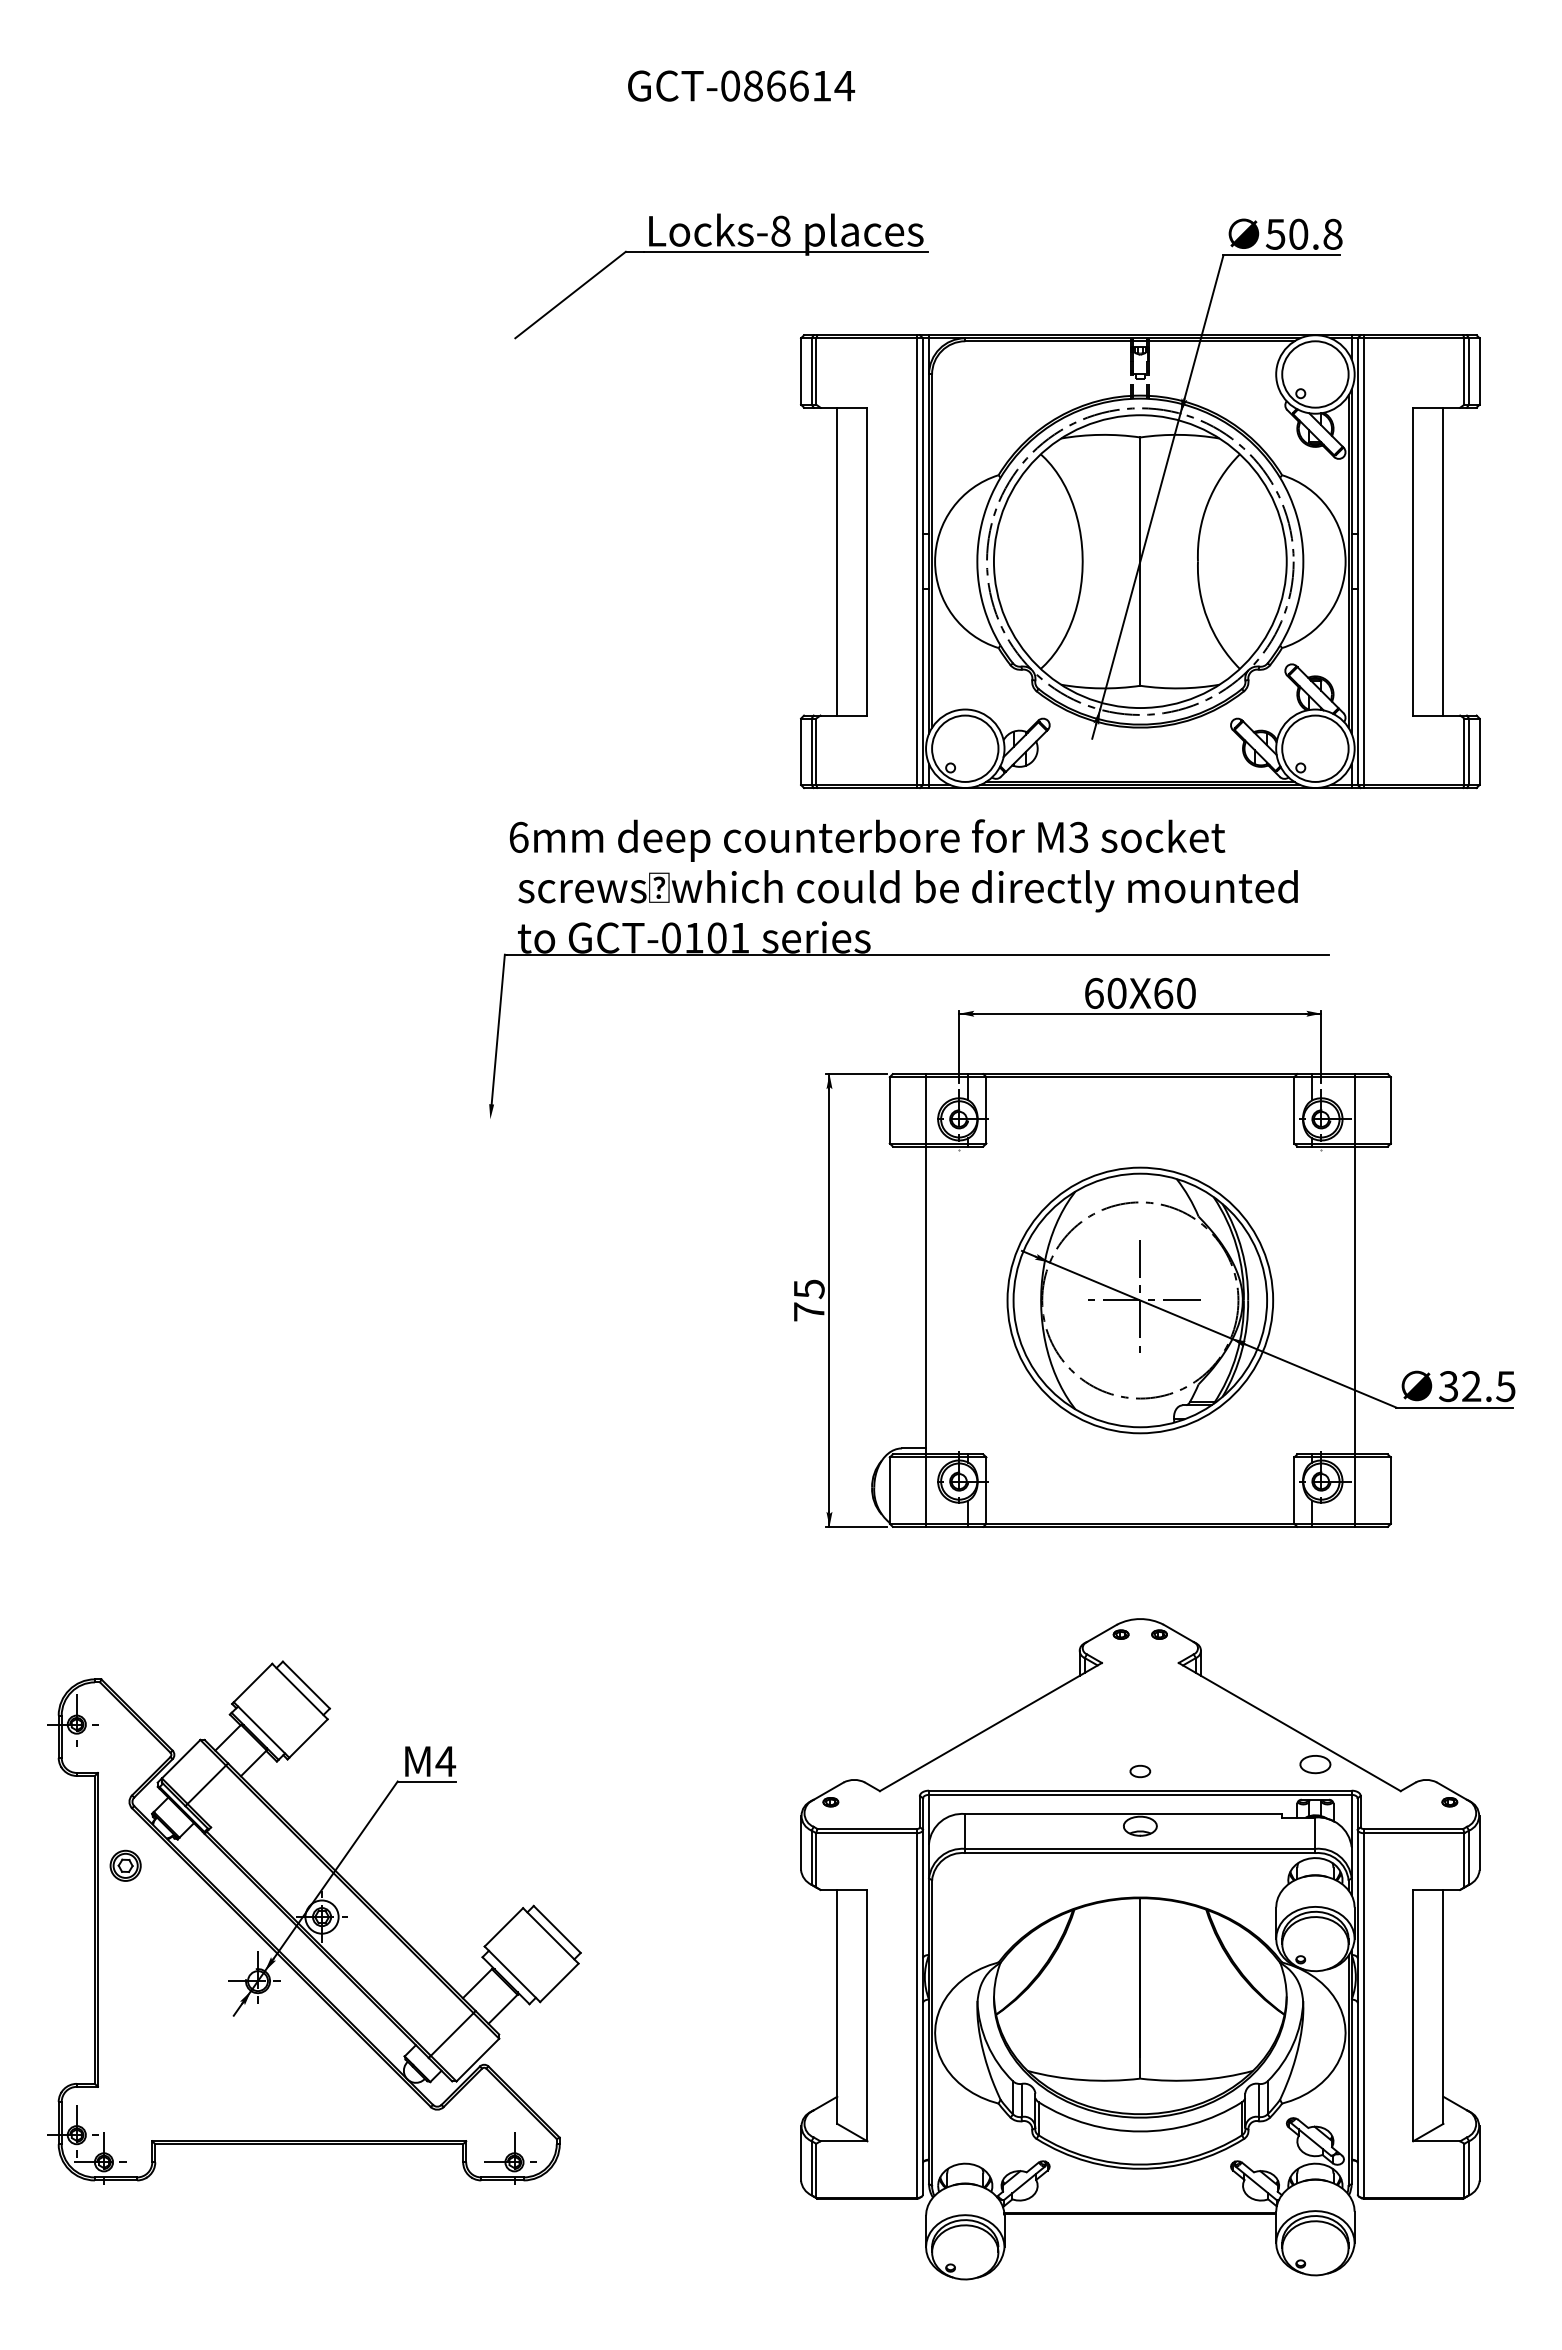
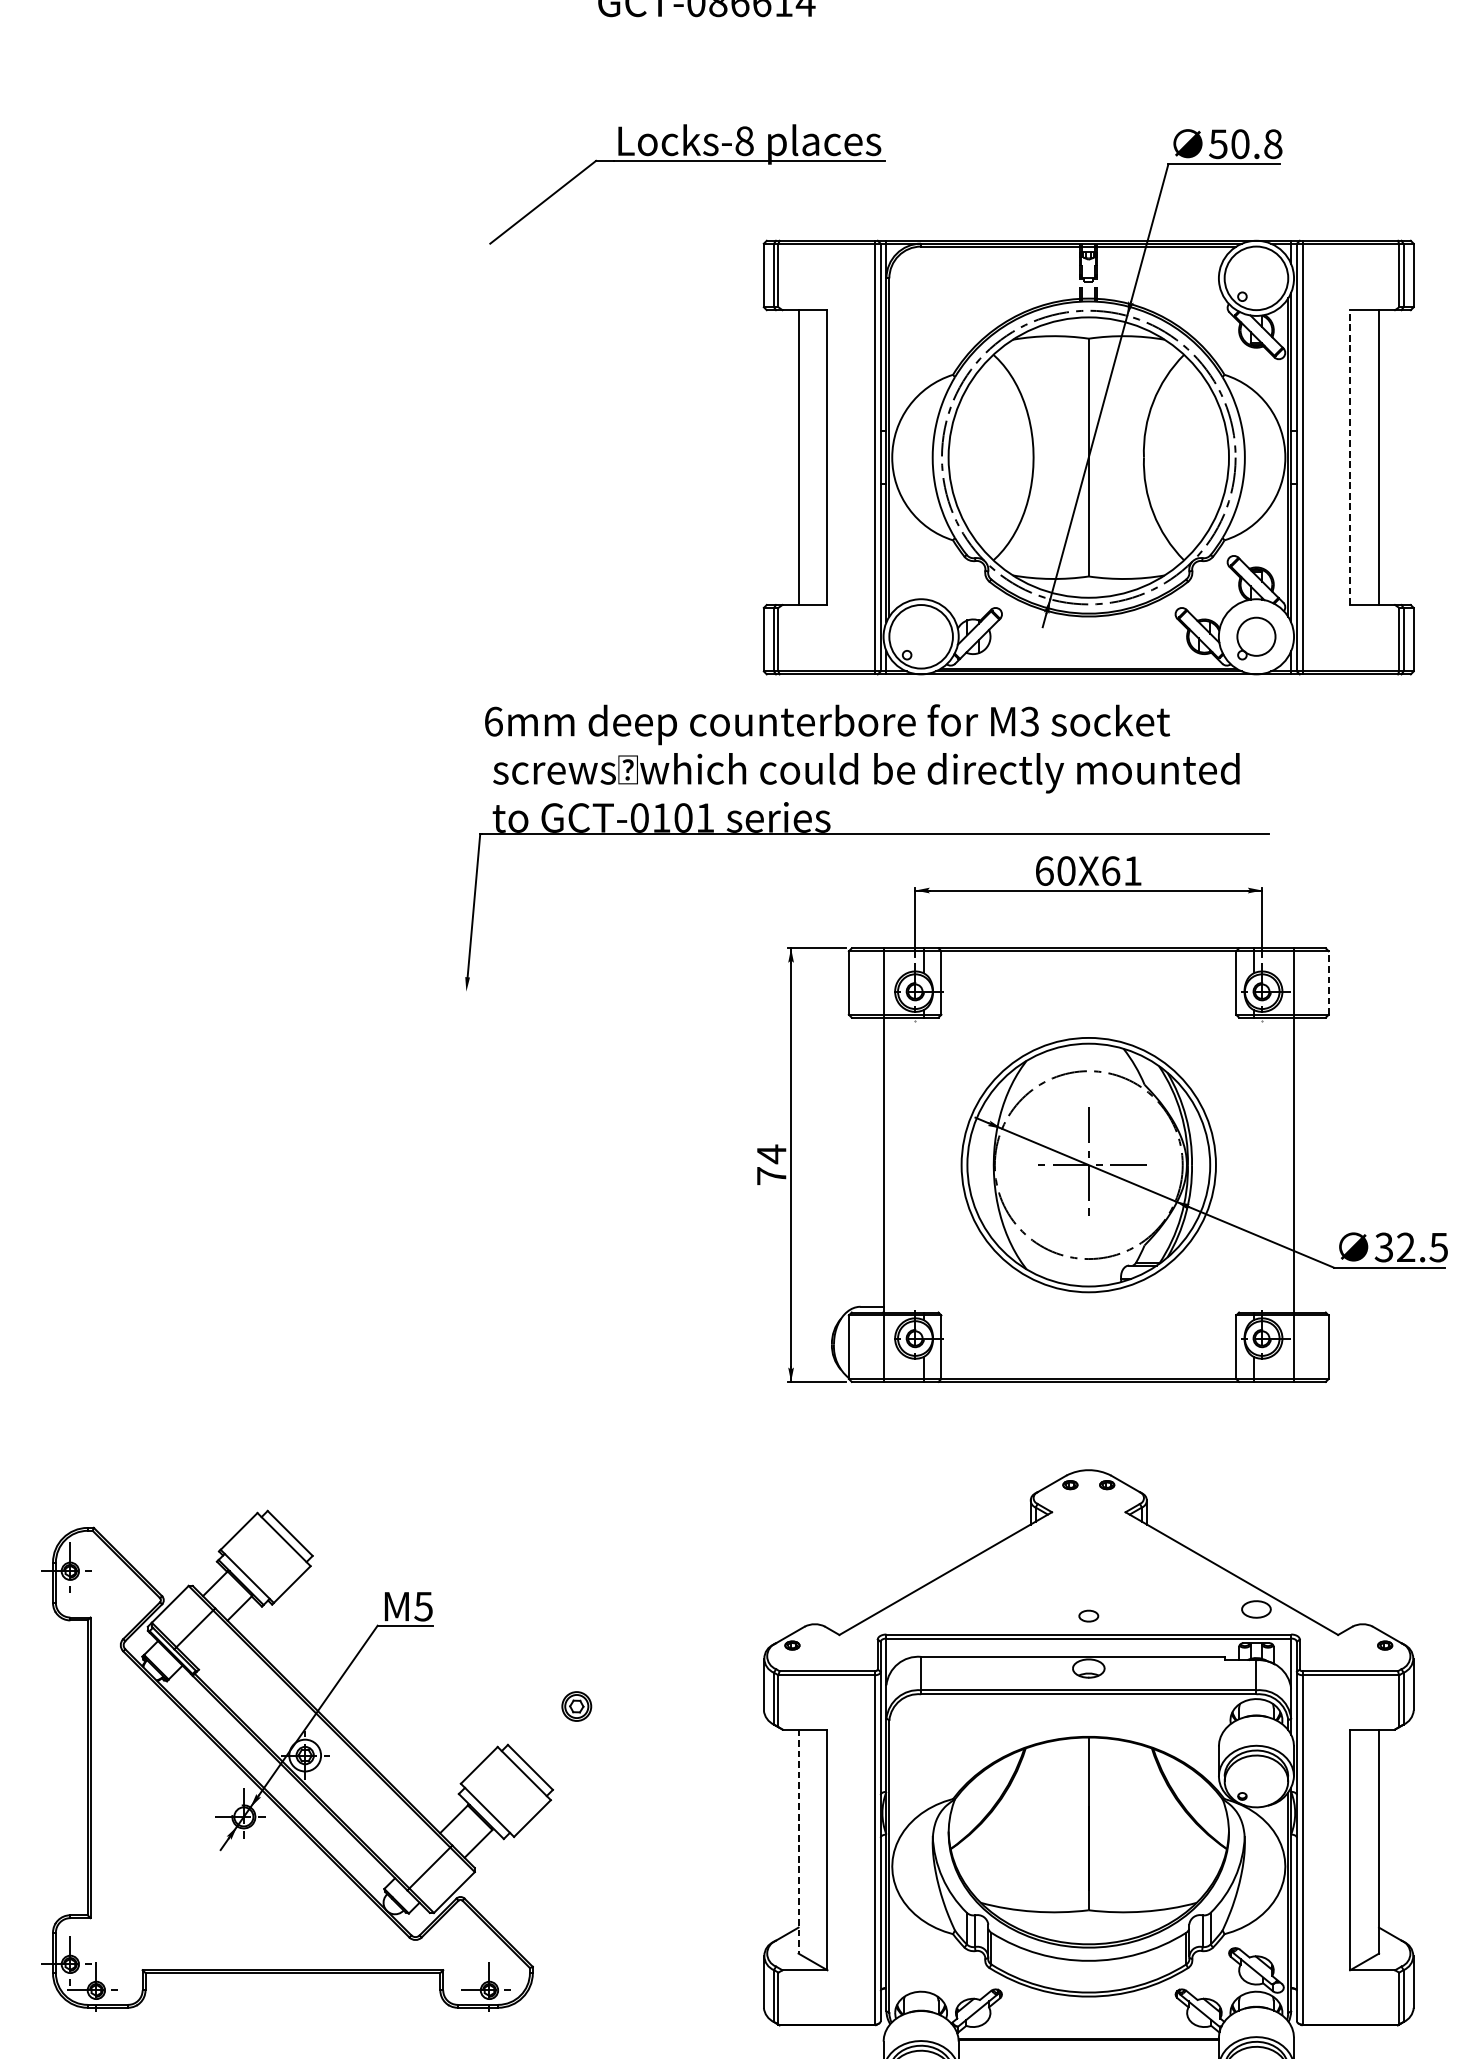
line: (1413, 561) -> (1350, 457), solid -> dashed
circle: (1315, 748) -> (1256, 636), size x0.6
text: (1186, 993) -> (1132, 871), 60X60 -> 60X61
line: (1390, 1109) -> (1328, 982), solid -> dashed
text: (809, 1289) -> (771, 1154), 75 -> 74
text: (445, 1761) -> (423, 1606), M4 -> M5
part: (125, 1865) -> (576, 1706), moved
line: (837, 2006) -> (798, 1841), solid -> dashed

